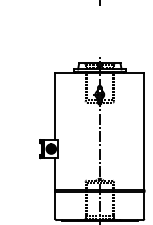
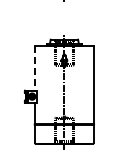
line: (54, 106) -> (34, 68), solid -> dashed

